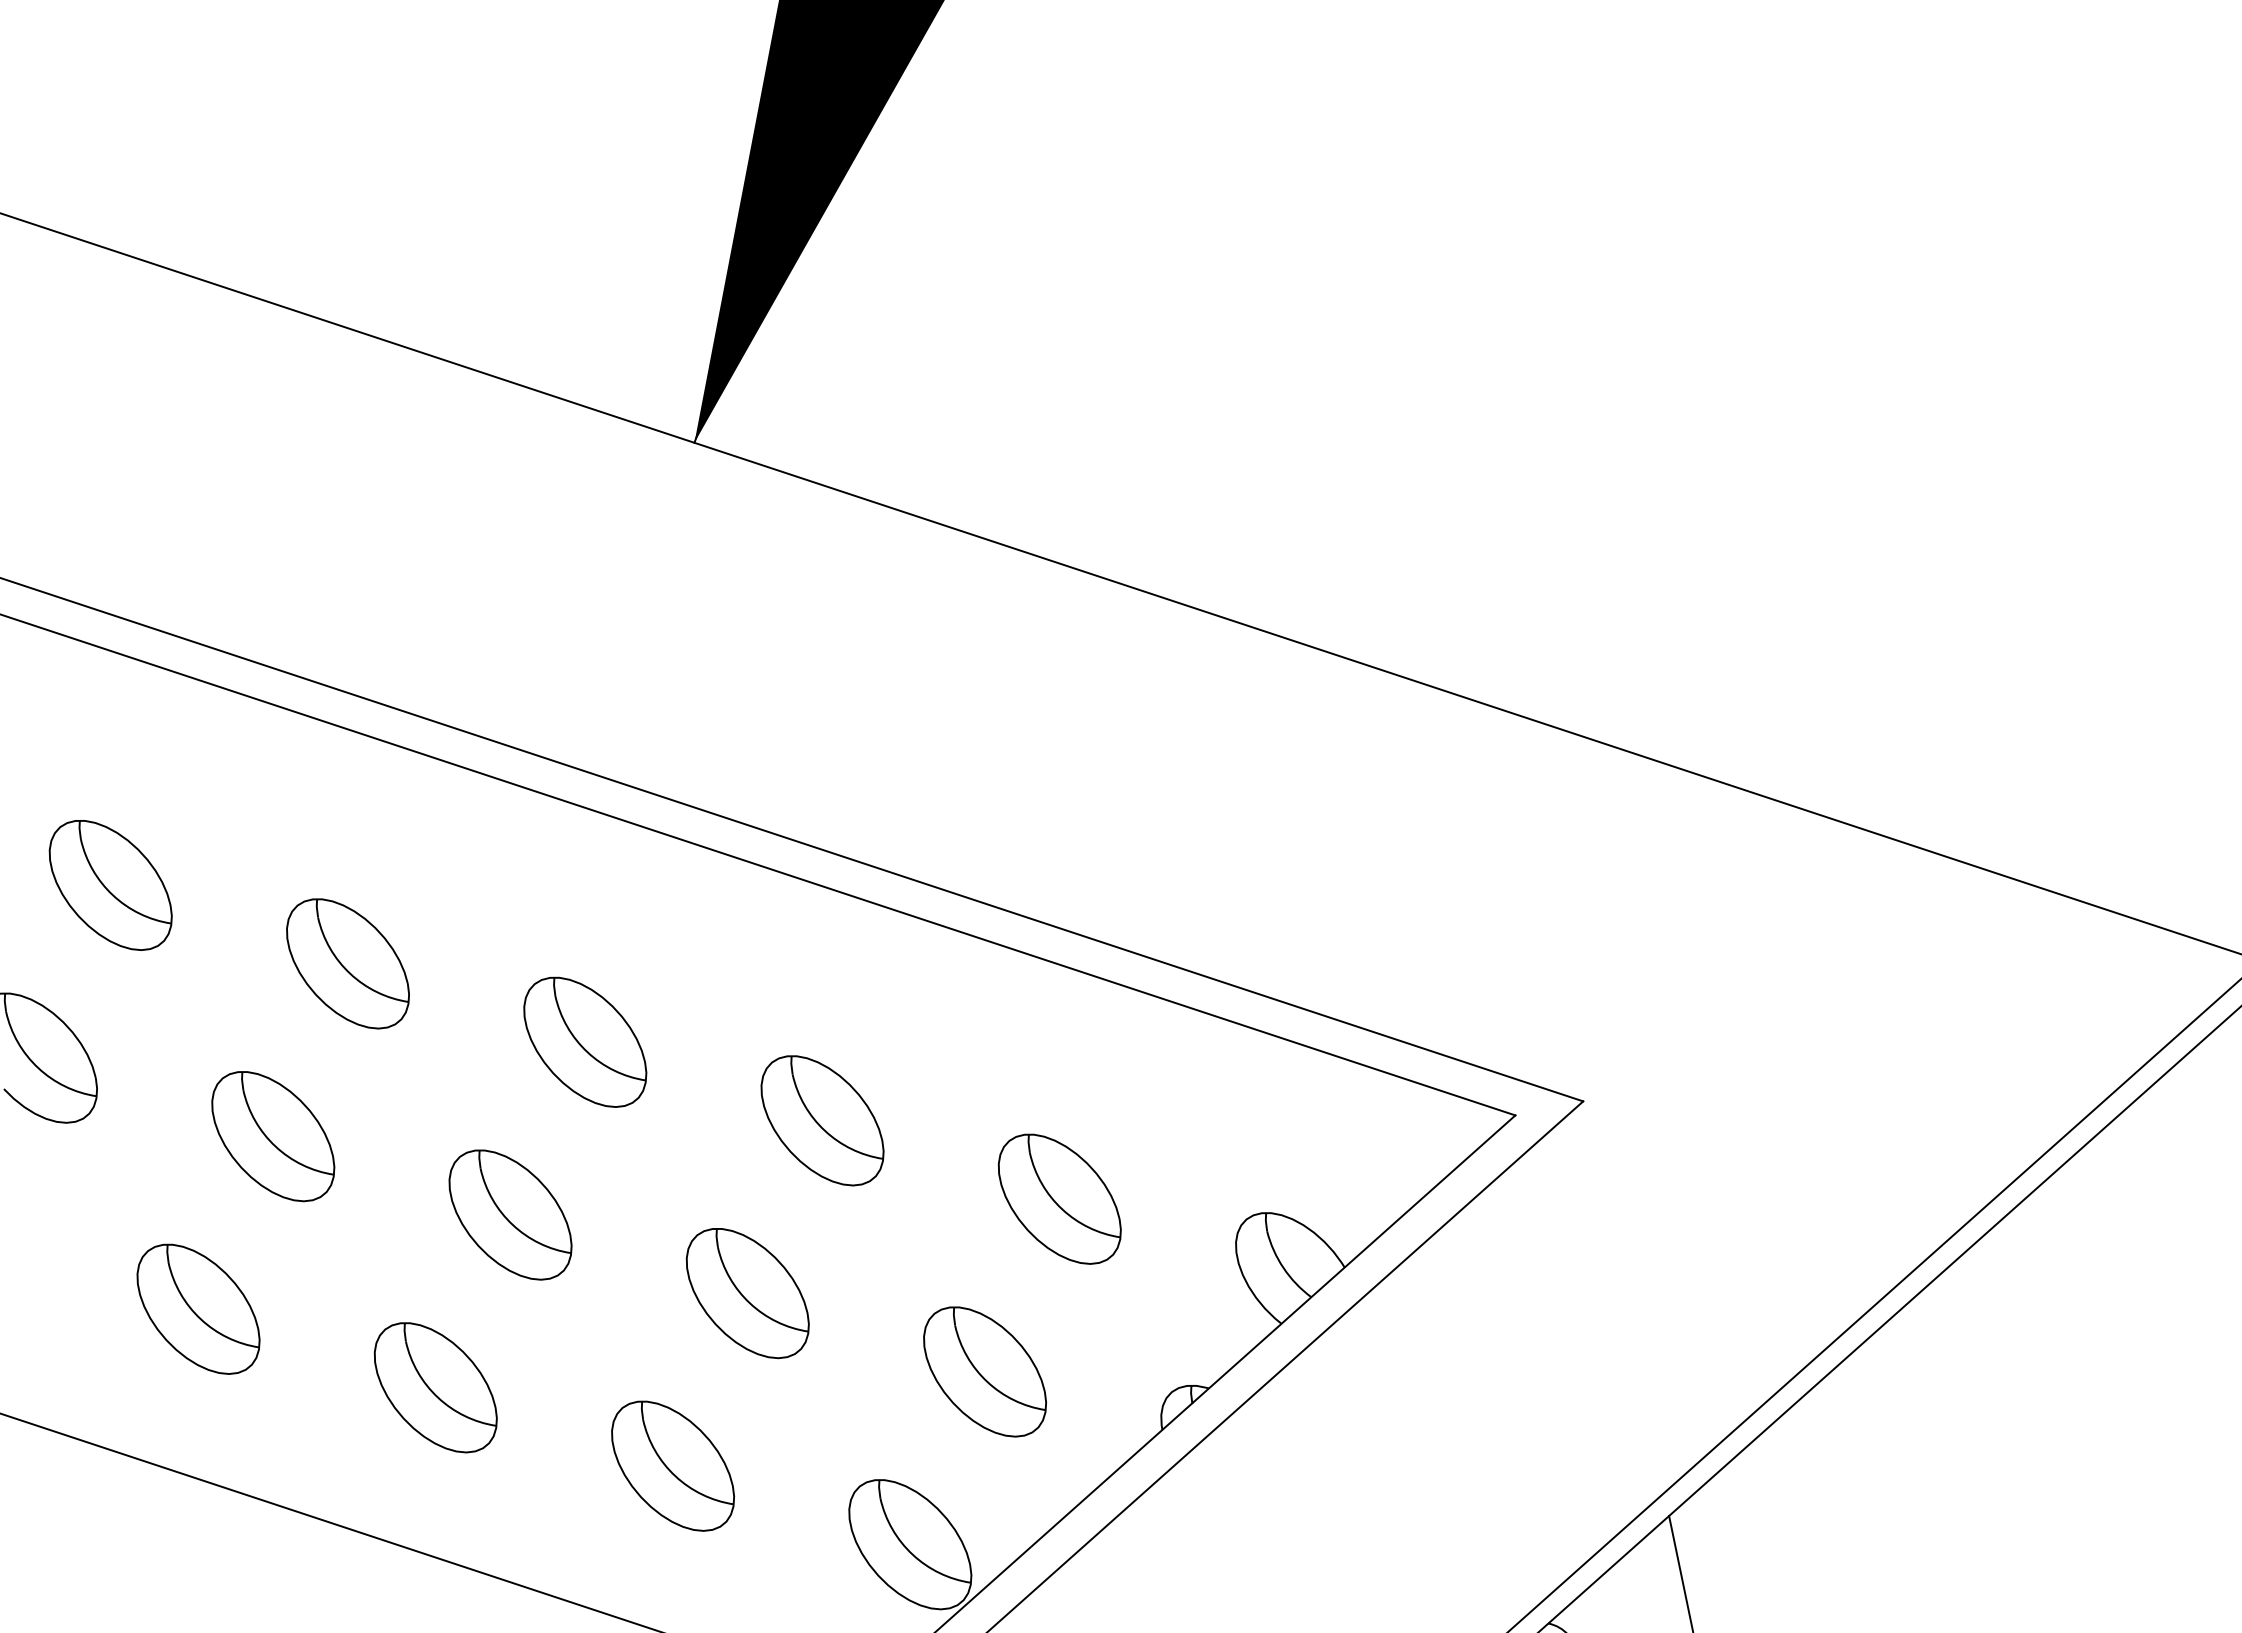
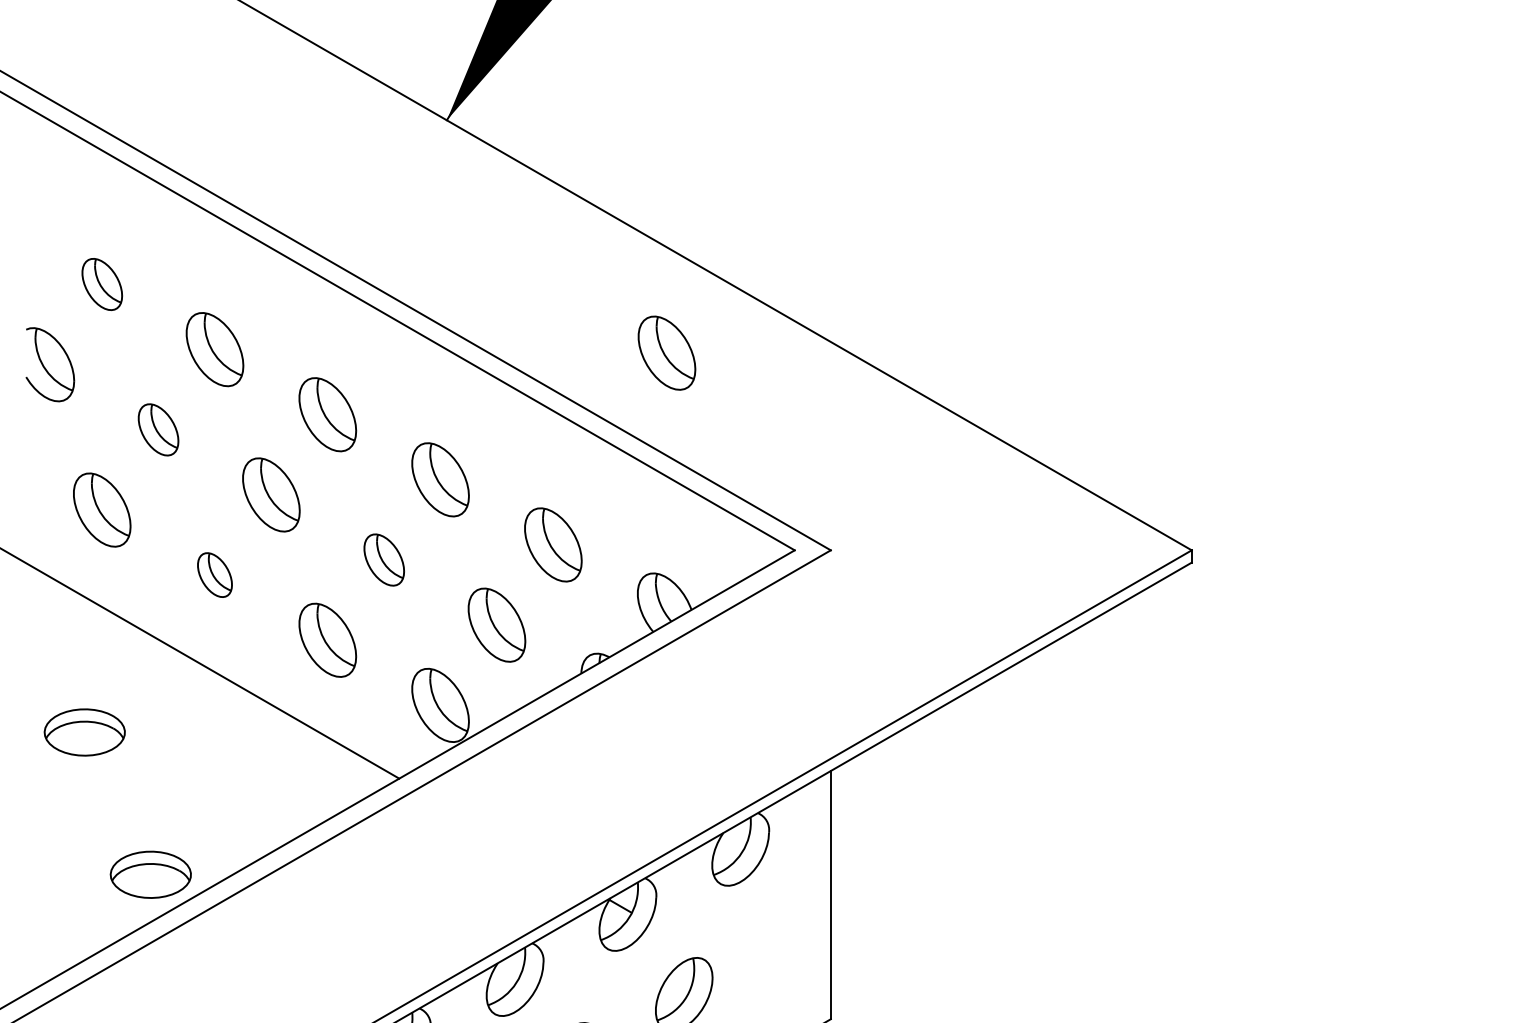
part: (1197, 793) -> (666, 352), added
part: (111, 885) -> (102, 284), size x0.7
part: (272, 1135) -> (158, 429), size x0.7
part: (748, 1292) -> (384, 559), size x0.7
part: (434, 1386) -> (214, 574), size x0.6

